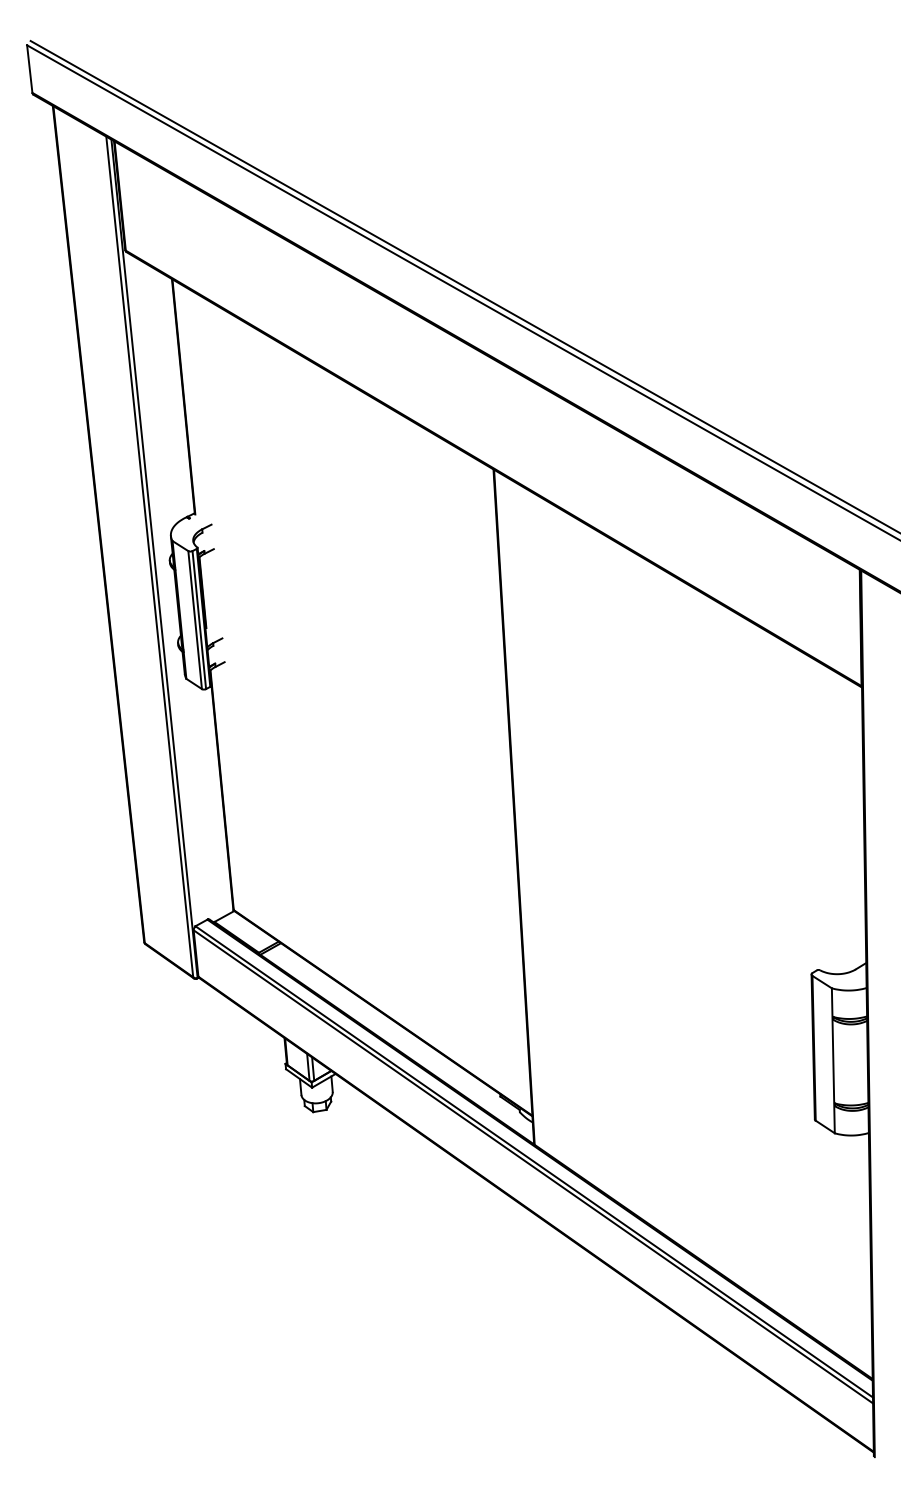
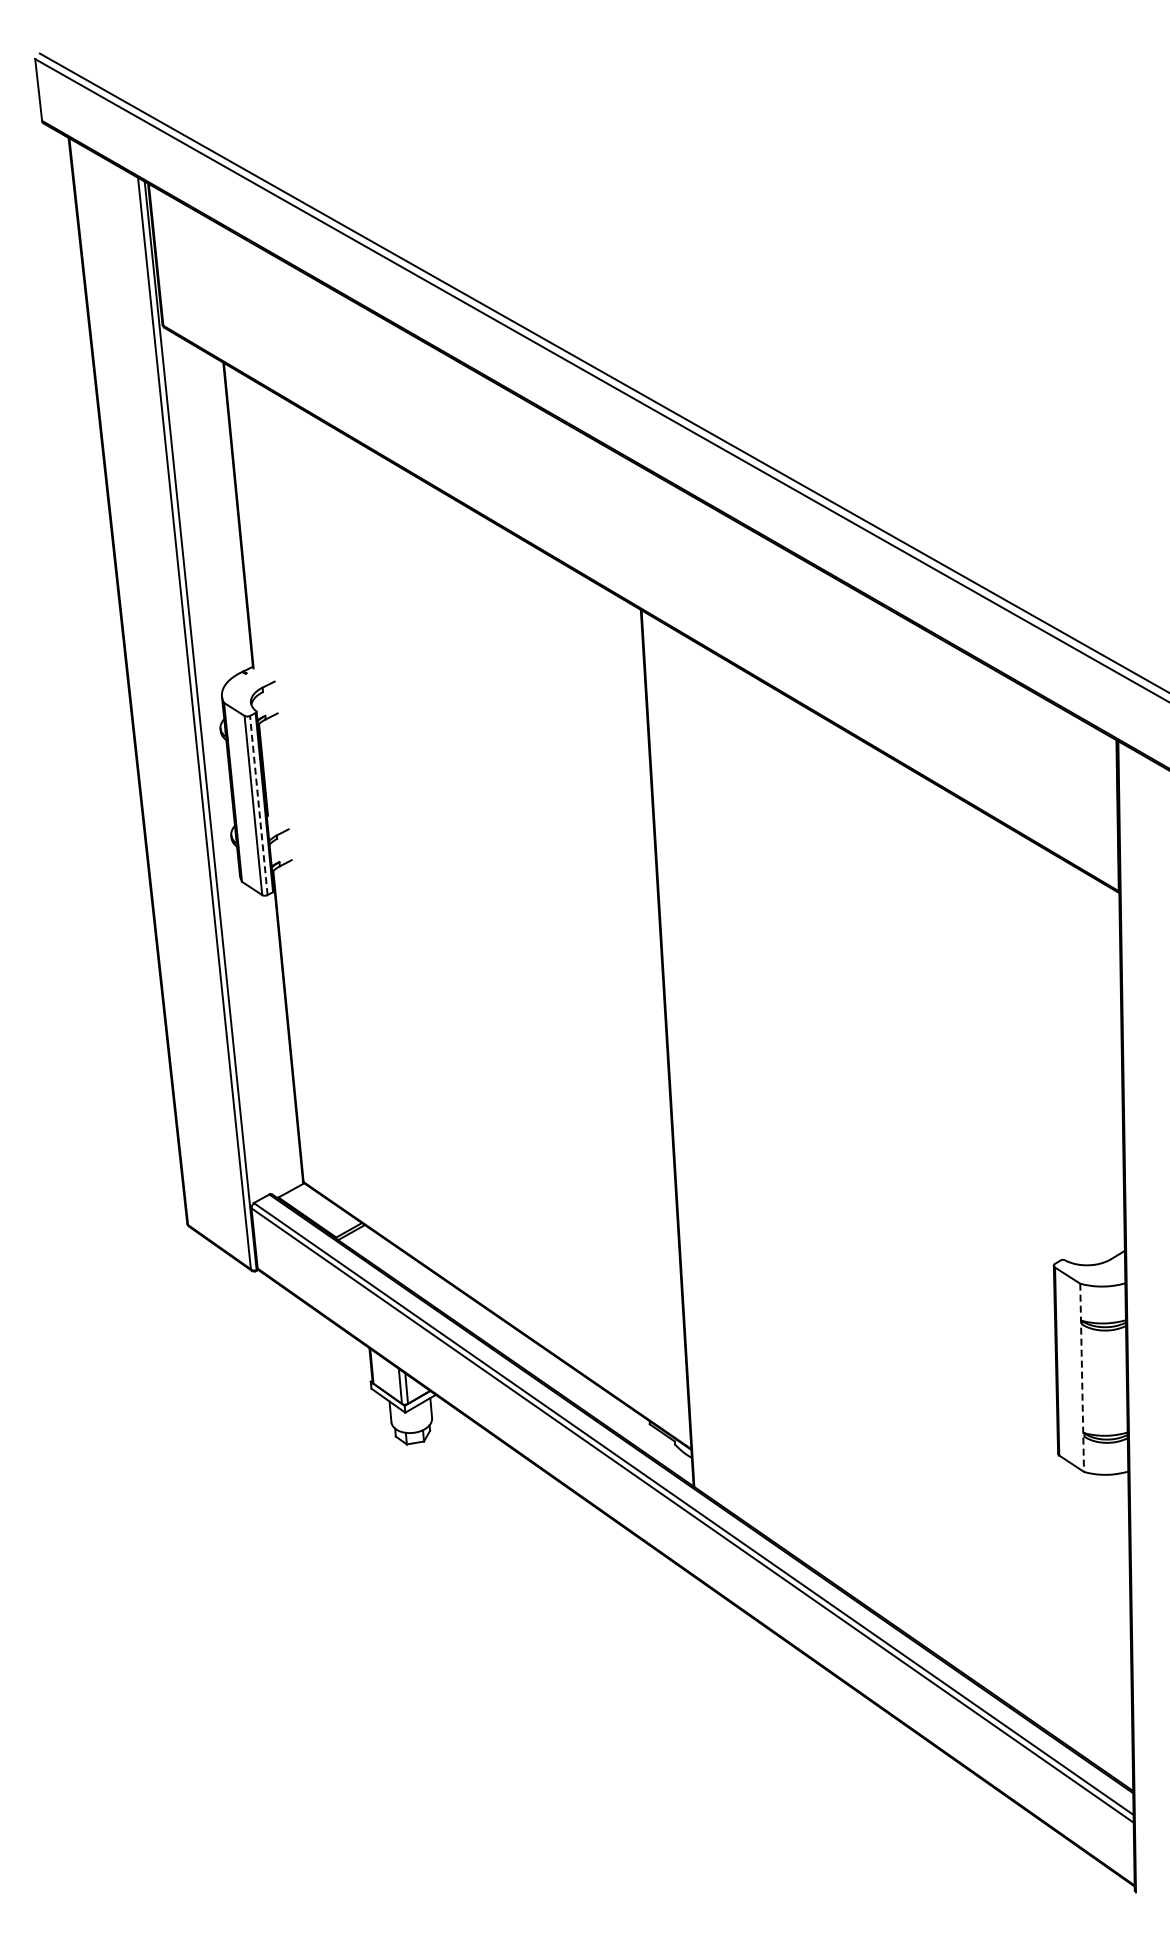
line: (199, 620) -> (258, 805), solid -> dashed
line: (833, 1061) -> (1082, 1378), solid -> dashed

